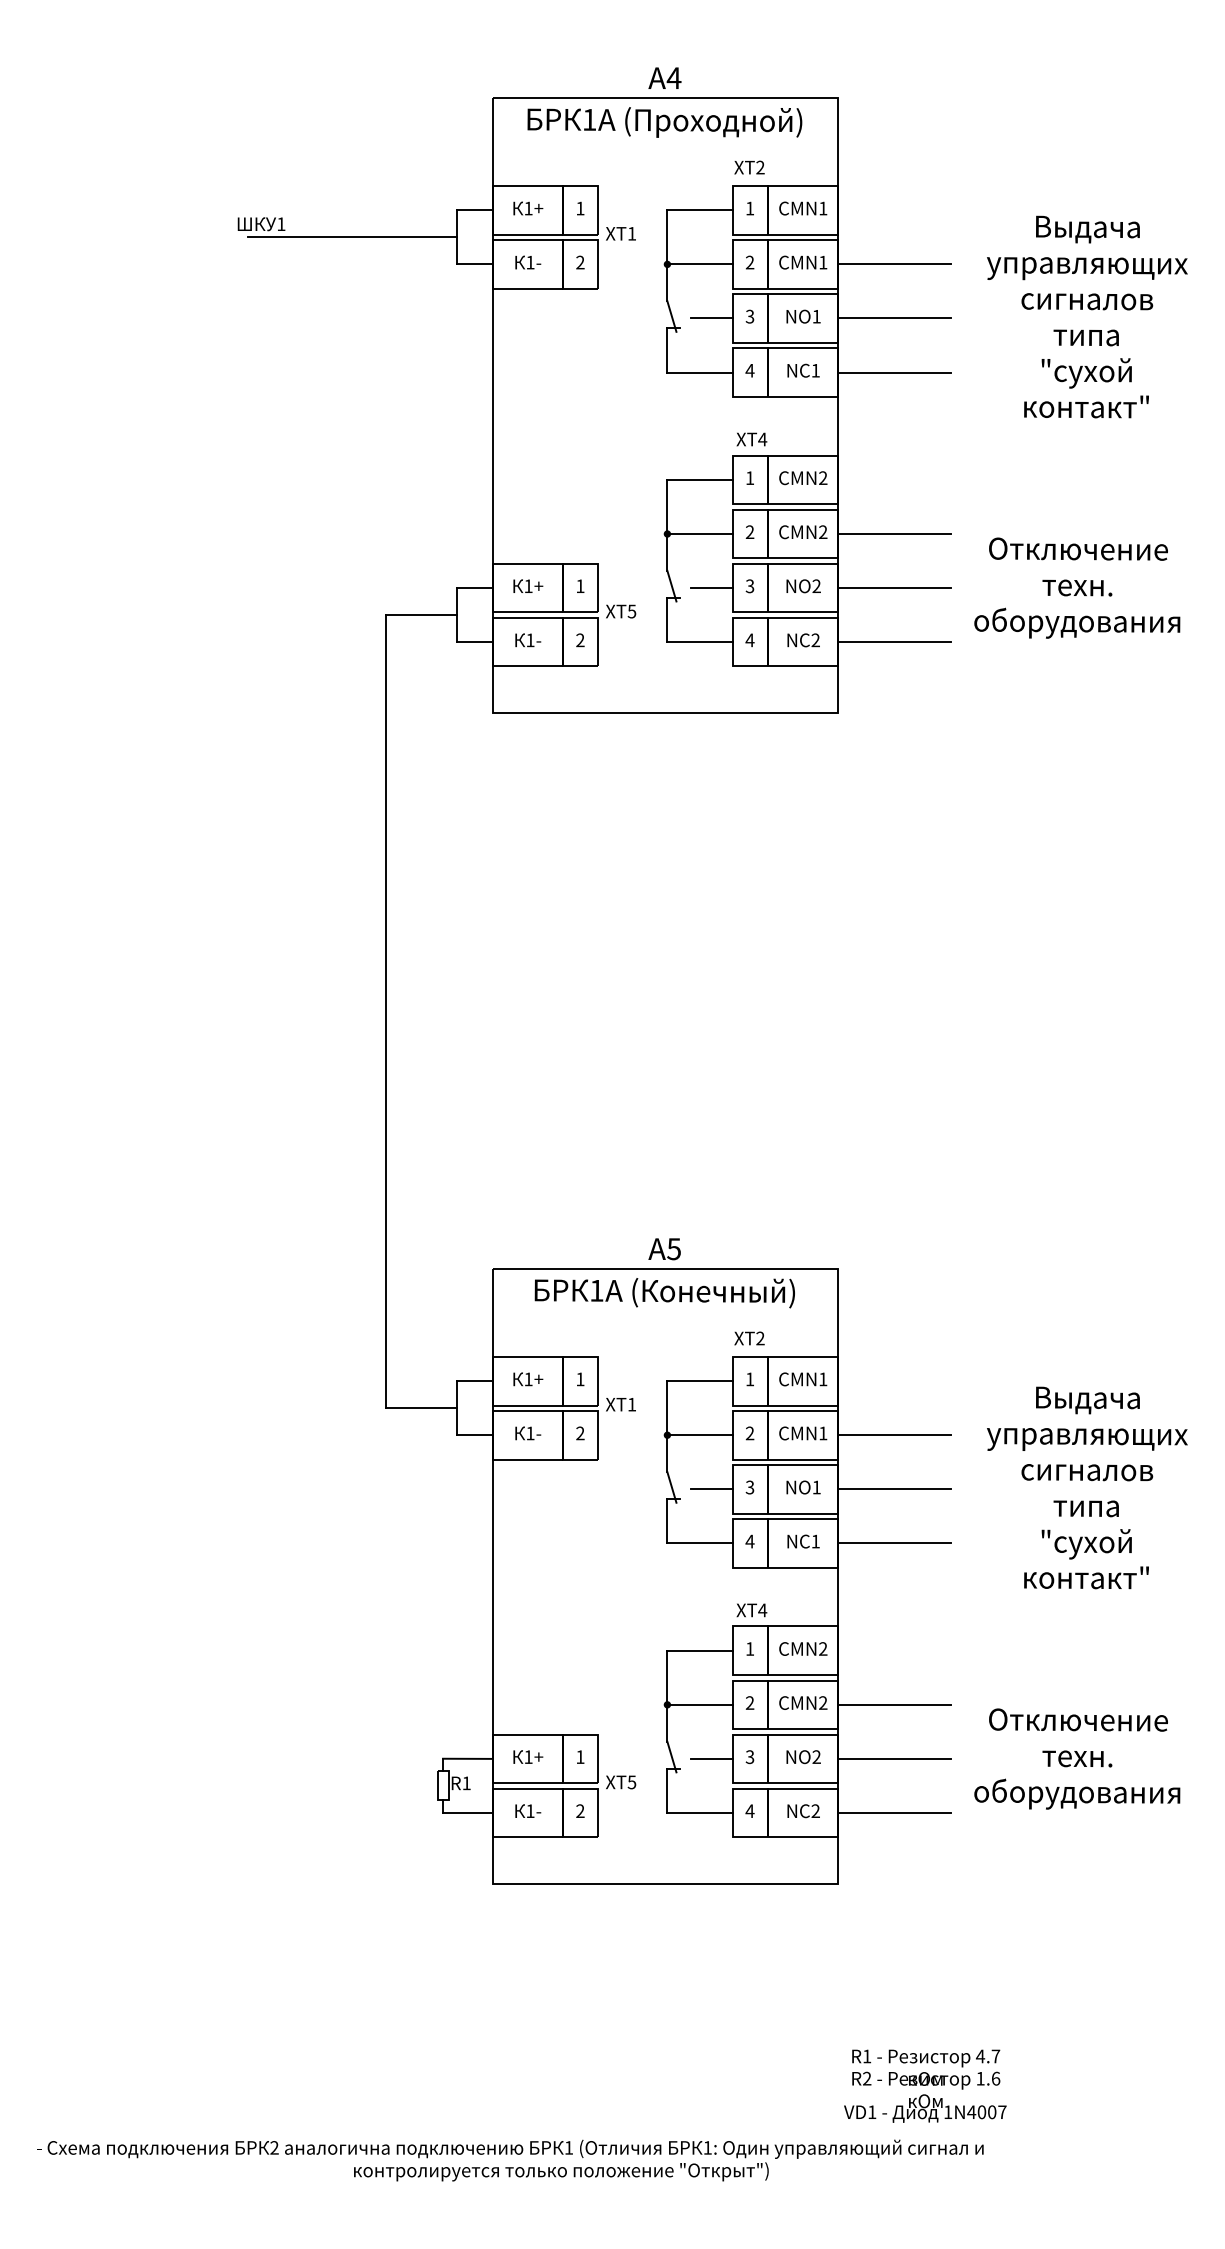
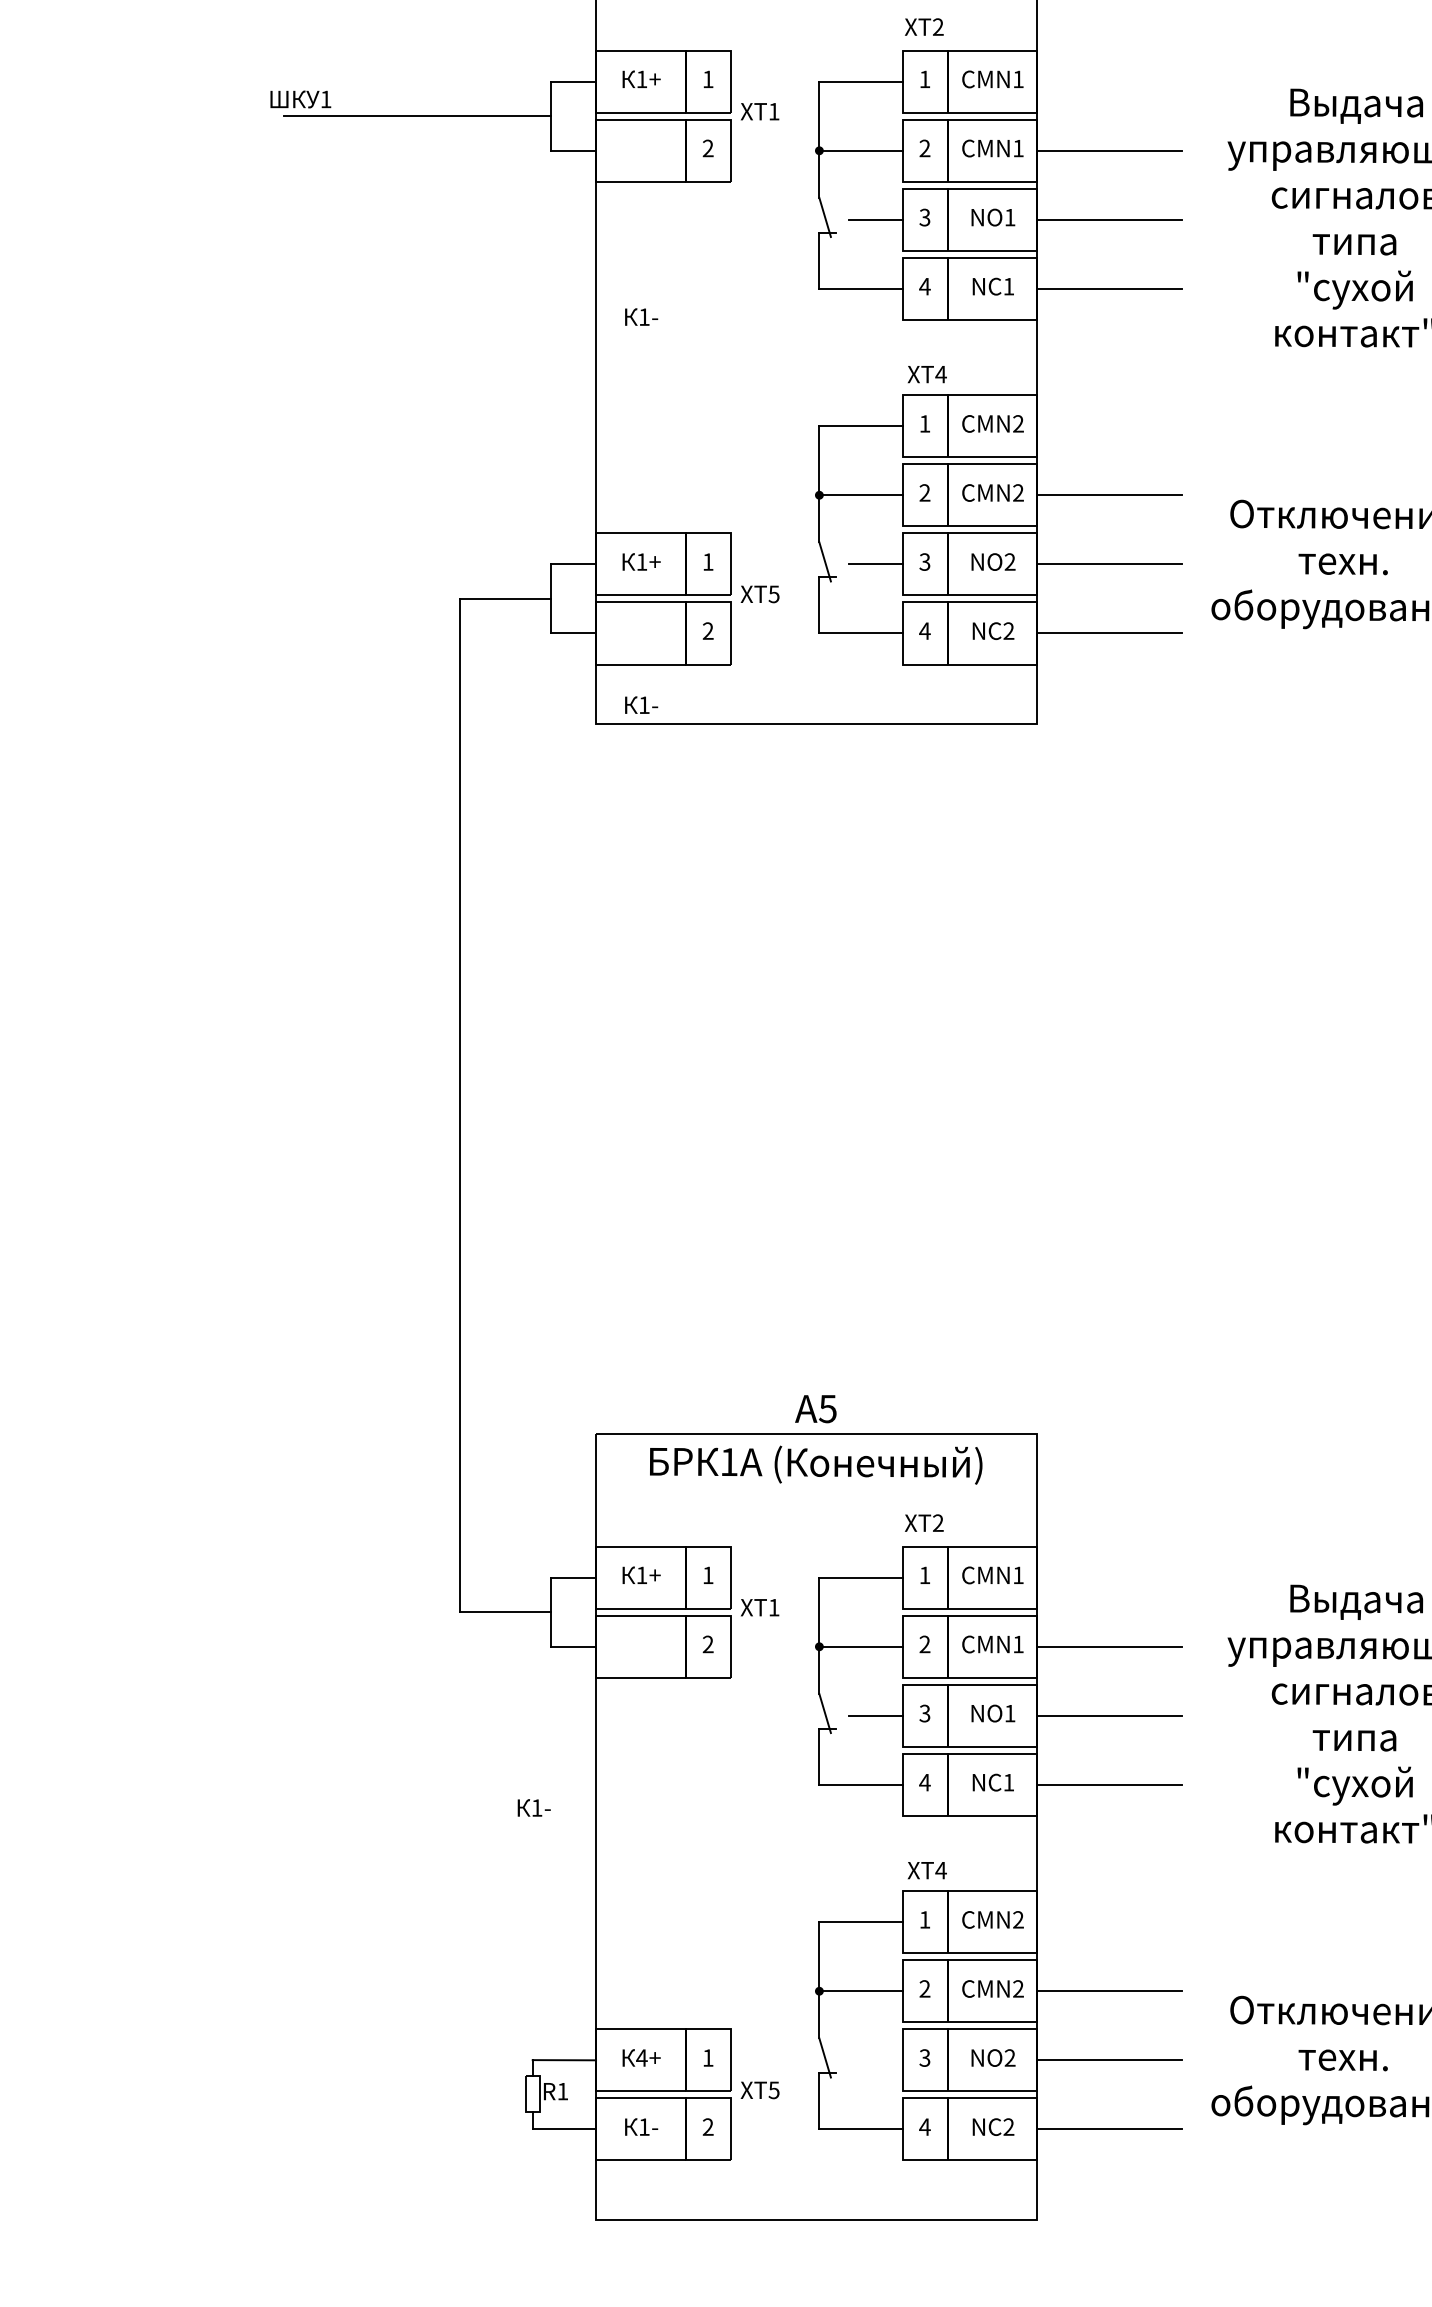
text: (528, 262) -> (641, 317), moved
text: (528, 640) -> (641, 705), moved
text: (528, 1433) -> (534, 1808), moved
text: (528, 1756) -> (641, 2057), 1+ -> 4+
line: (711, 1758) -> (875, 2059), removed

